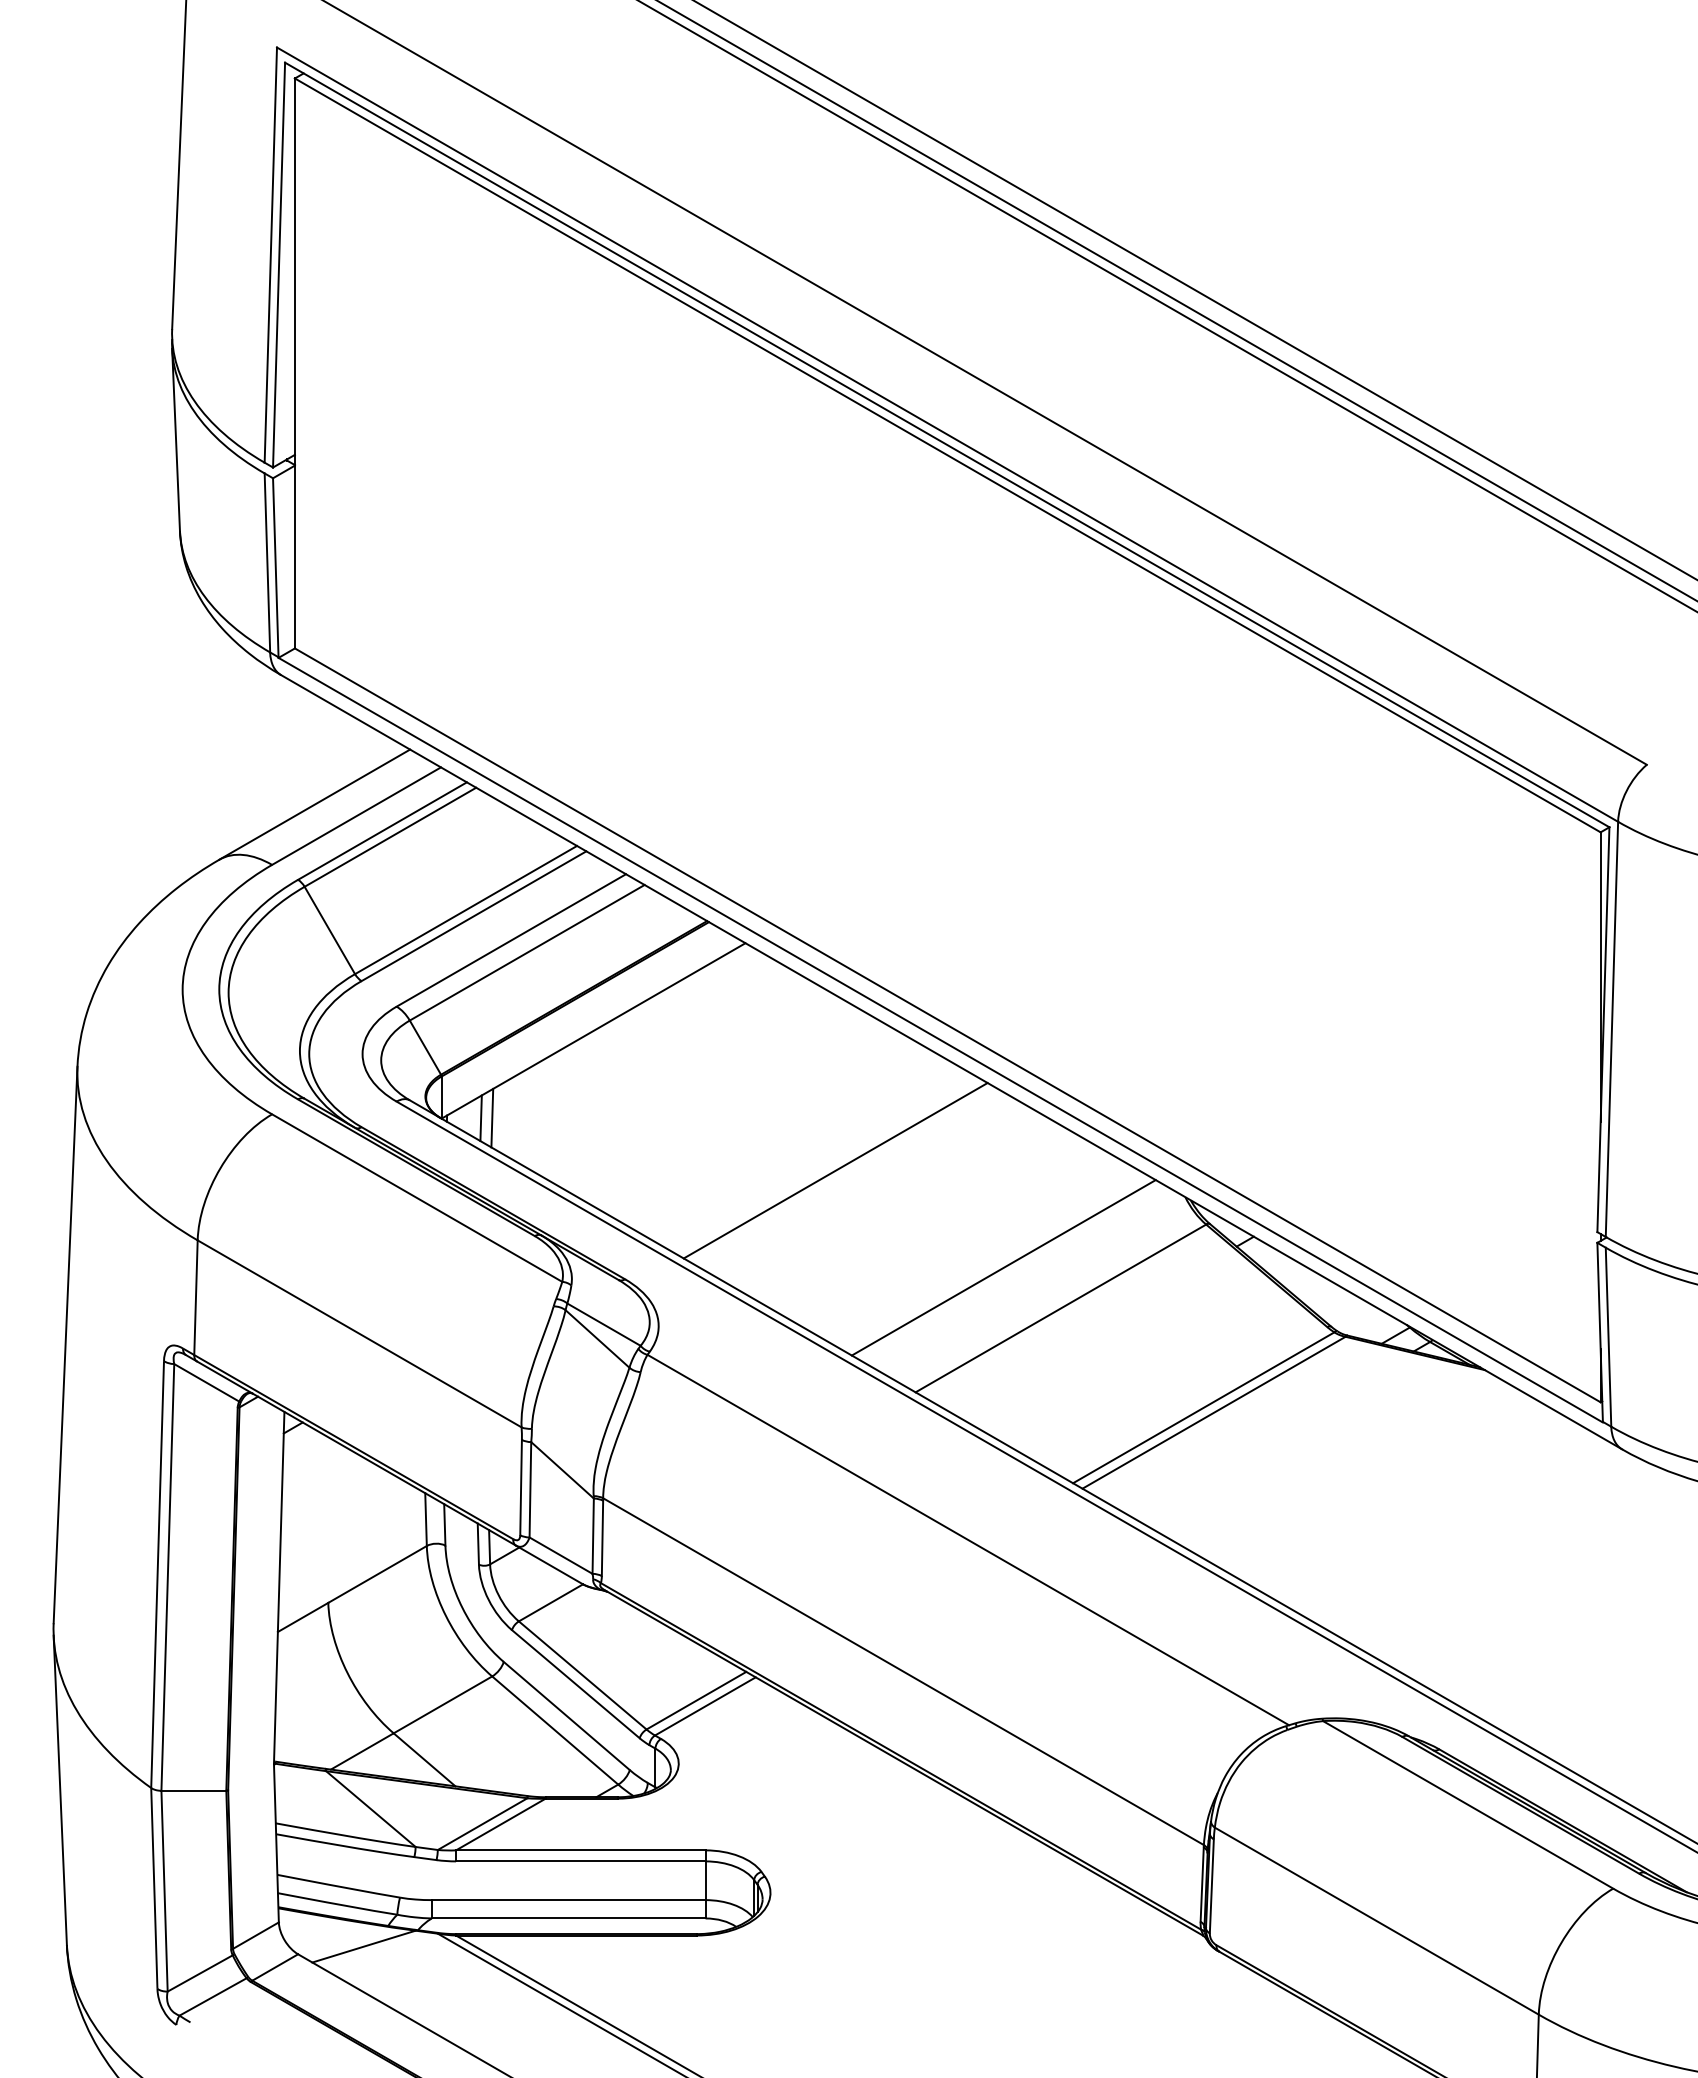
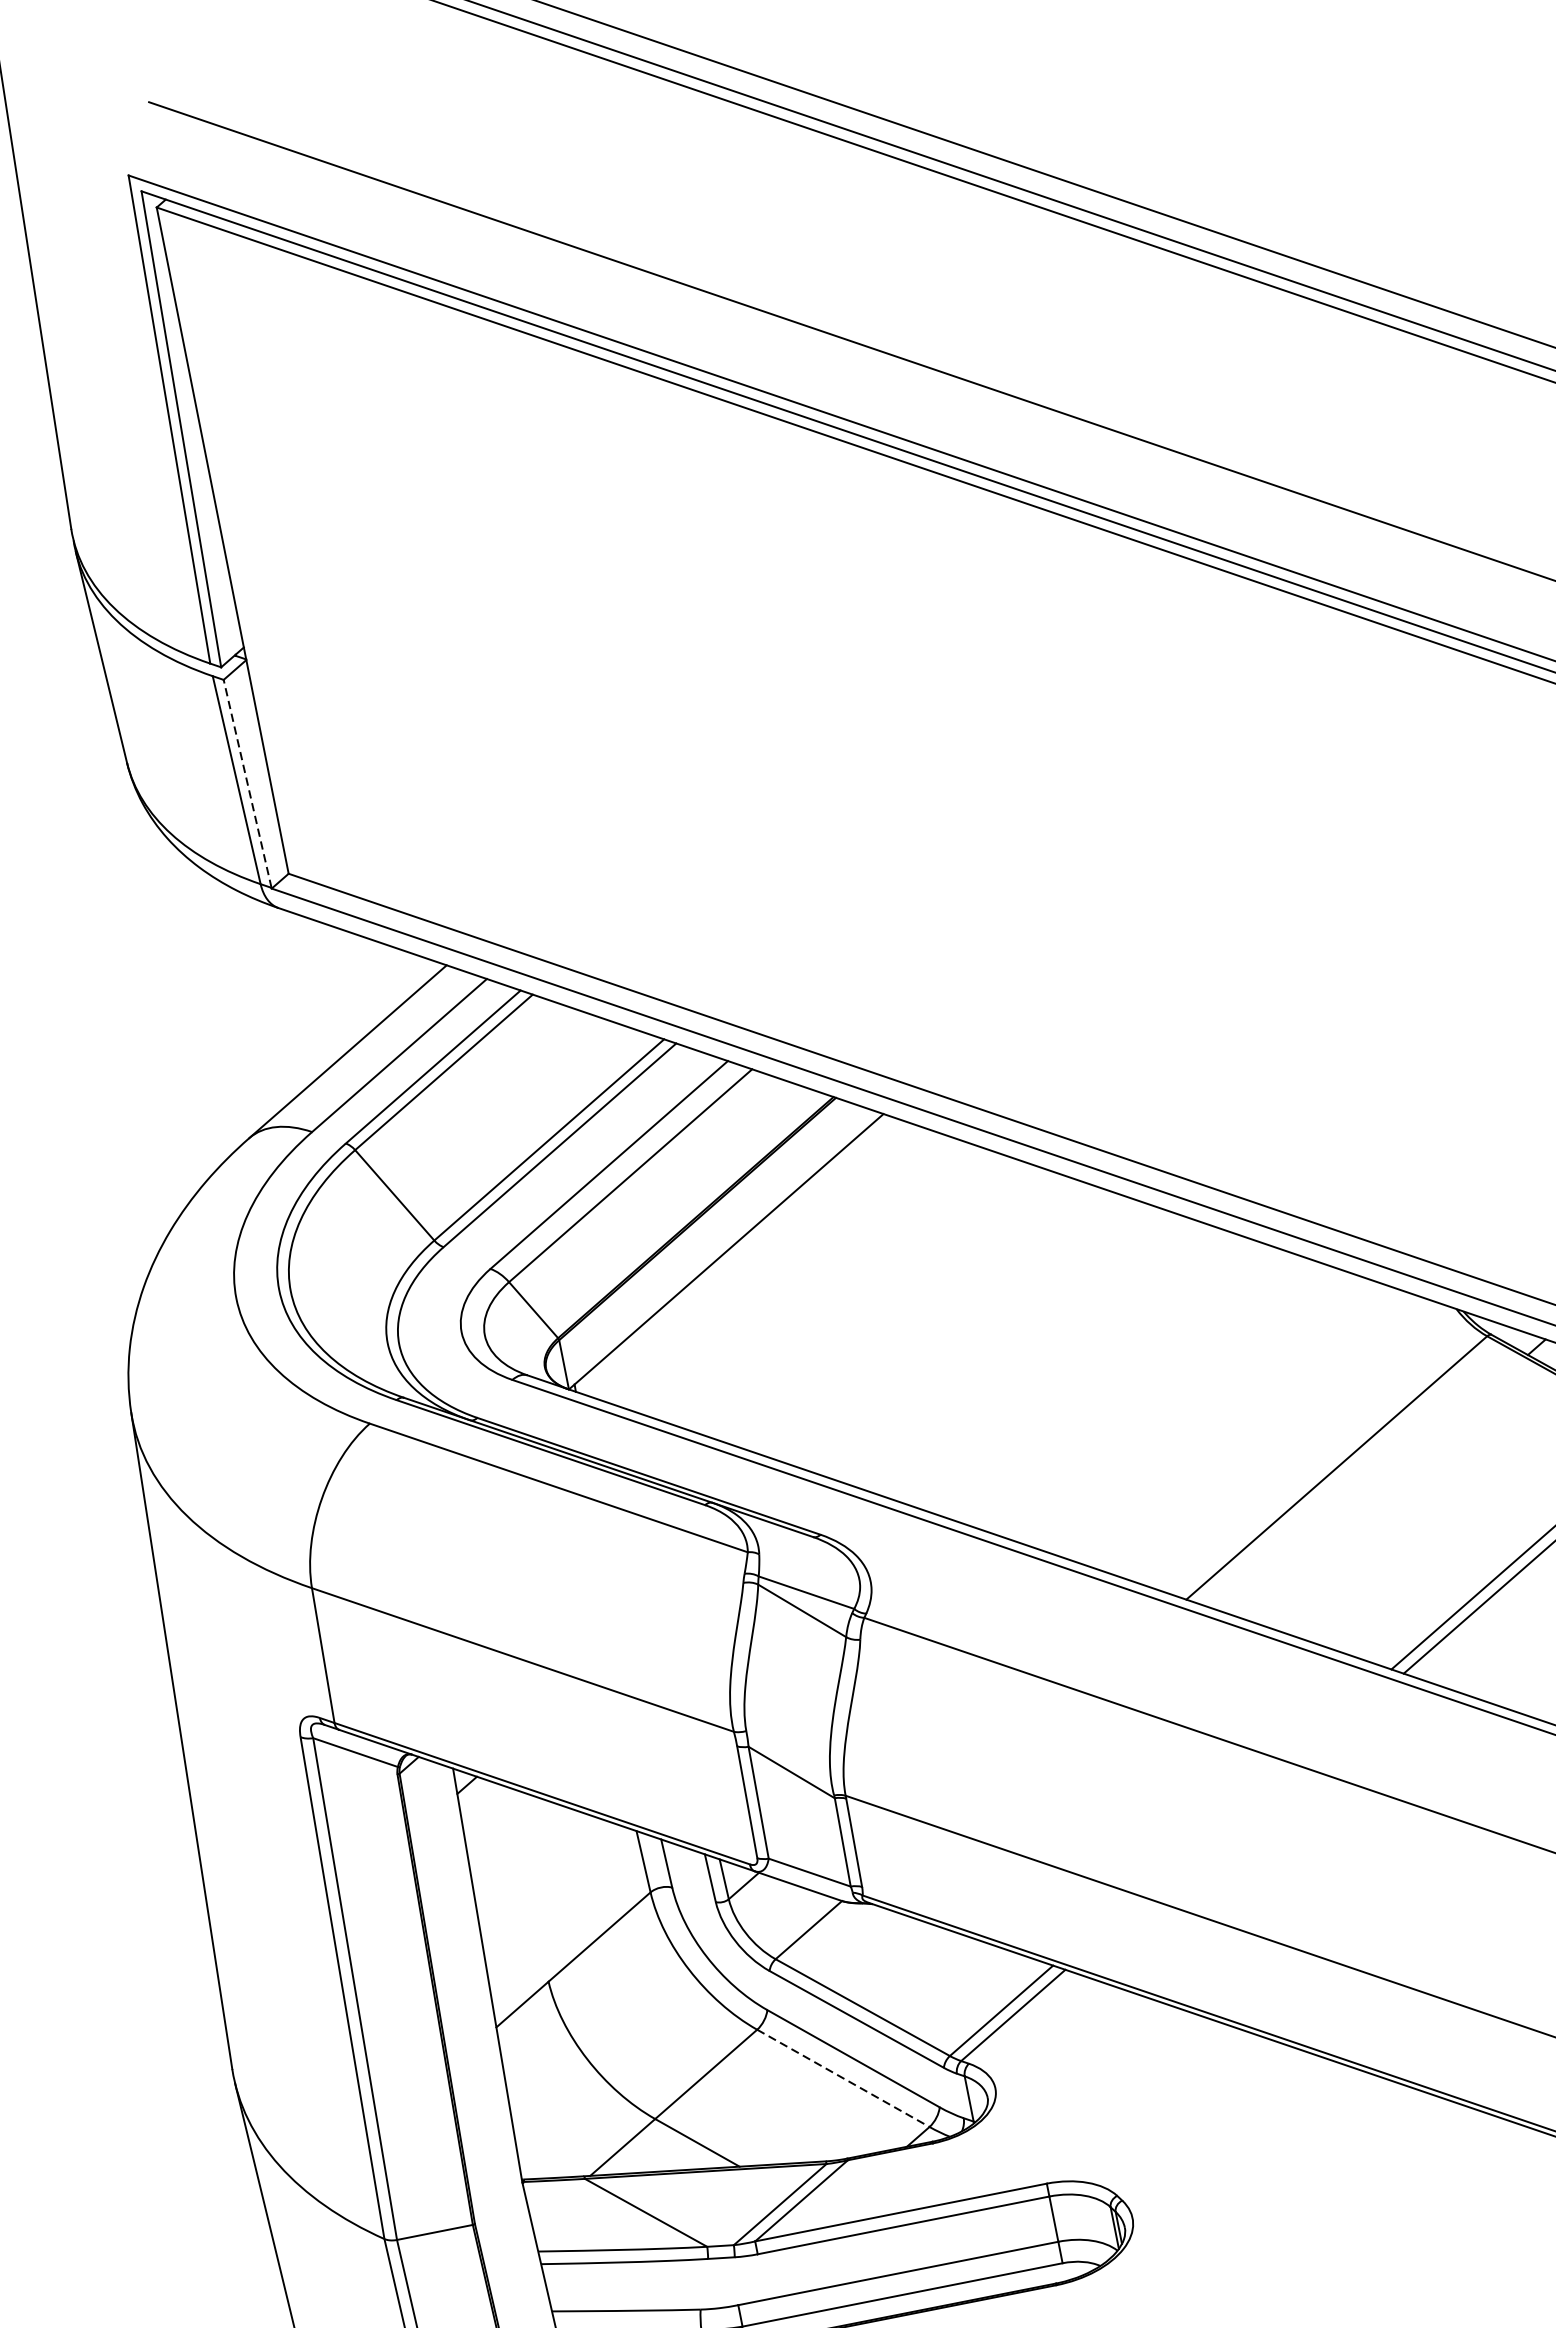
line: (275, 567) -> (247, 783), solid -> dashed
line: (492, 1117) -> (628, 1376), removed
line: (480, 1118) -> (614, 1380), removed
line: (835, 1170) -> (1041, 1358), removed
line: (1003, 1267) -> (1260, 1433), removed
line: (555, 1730) -> (843, 2078), solid -> dashed

